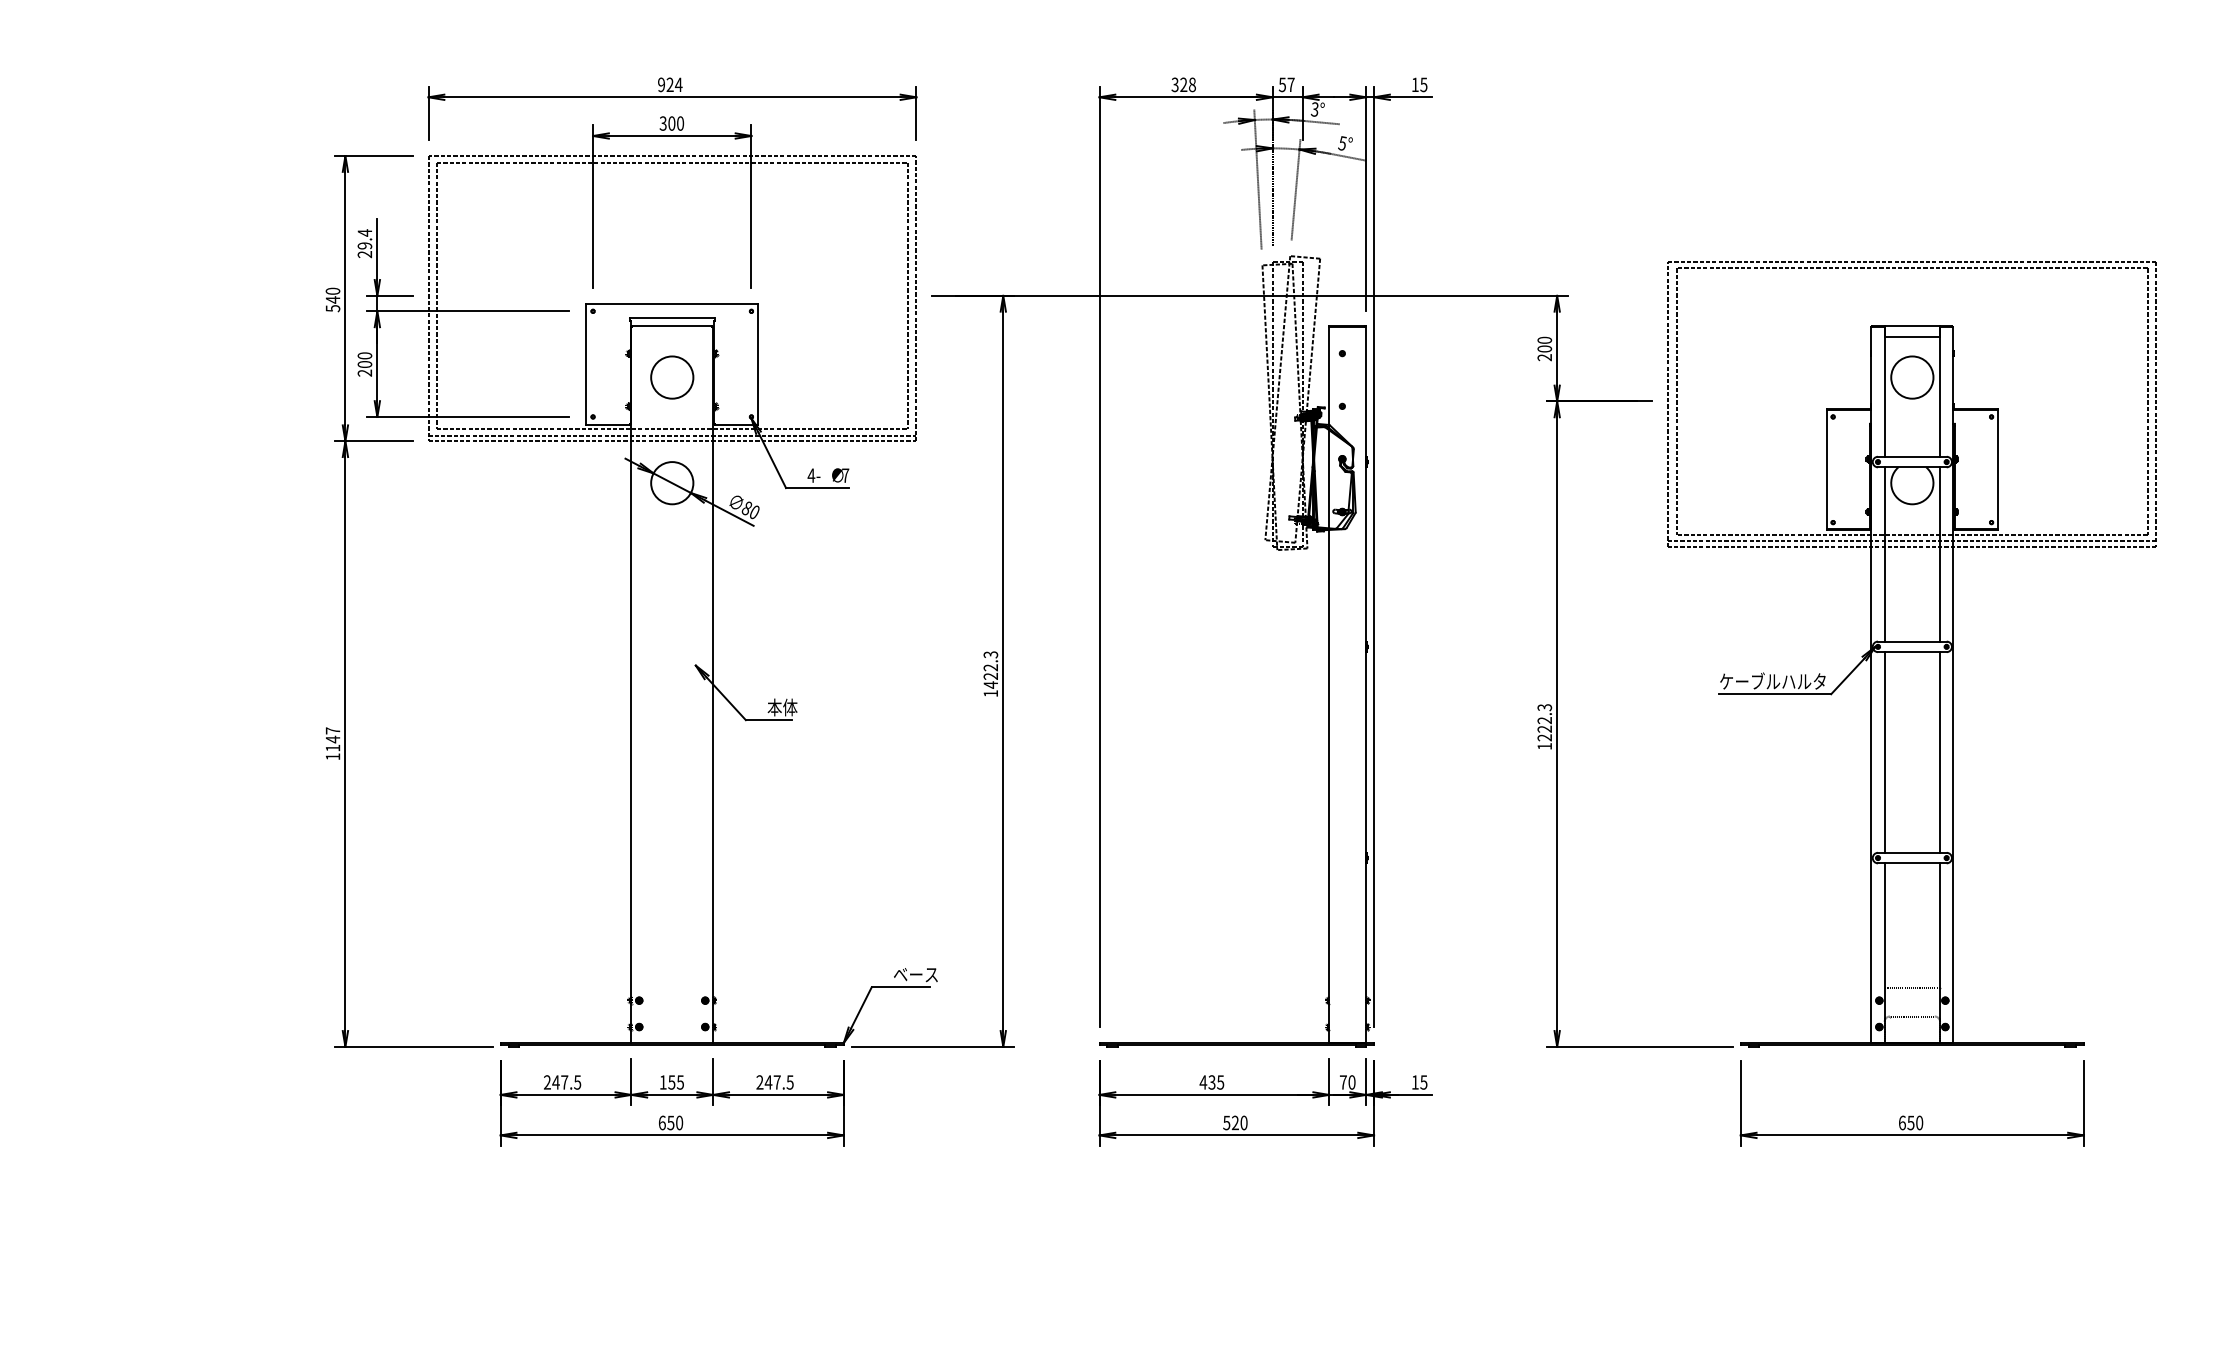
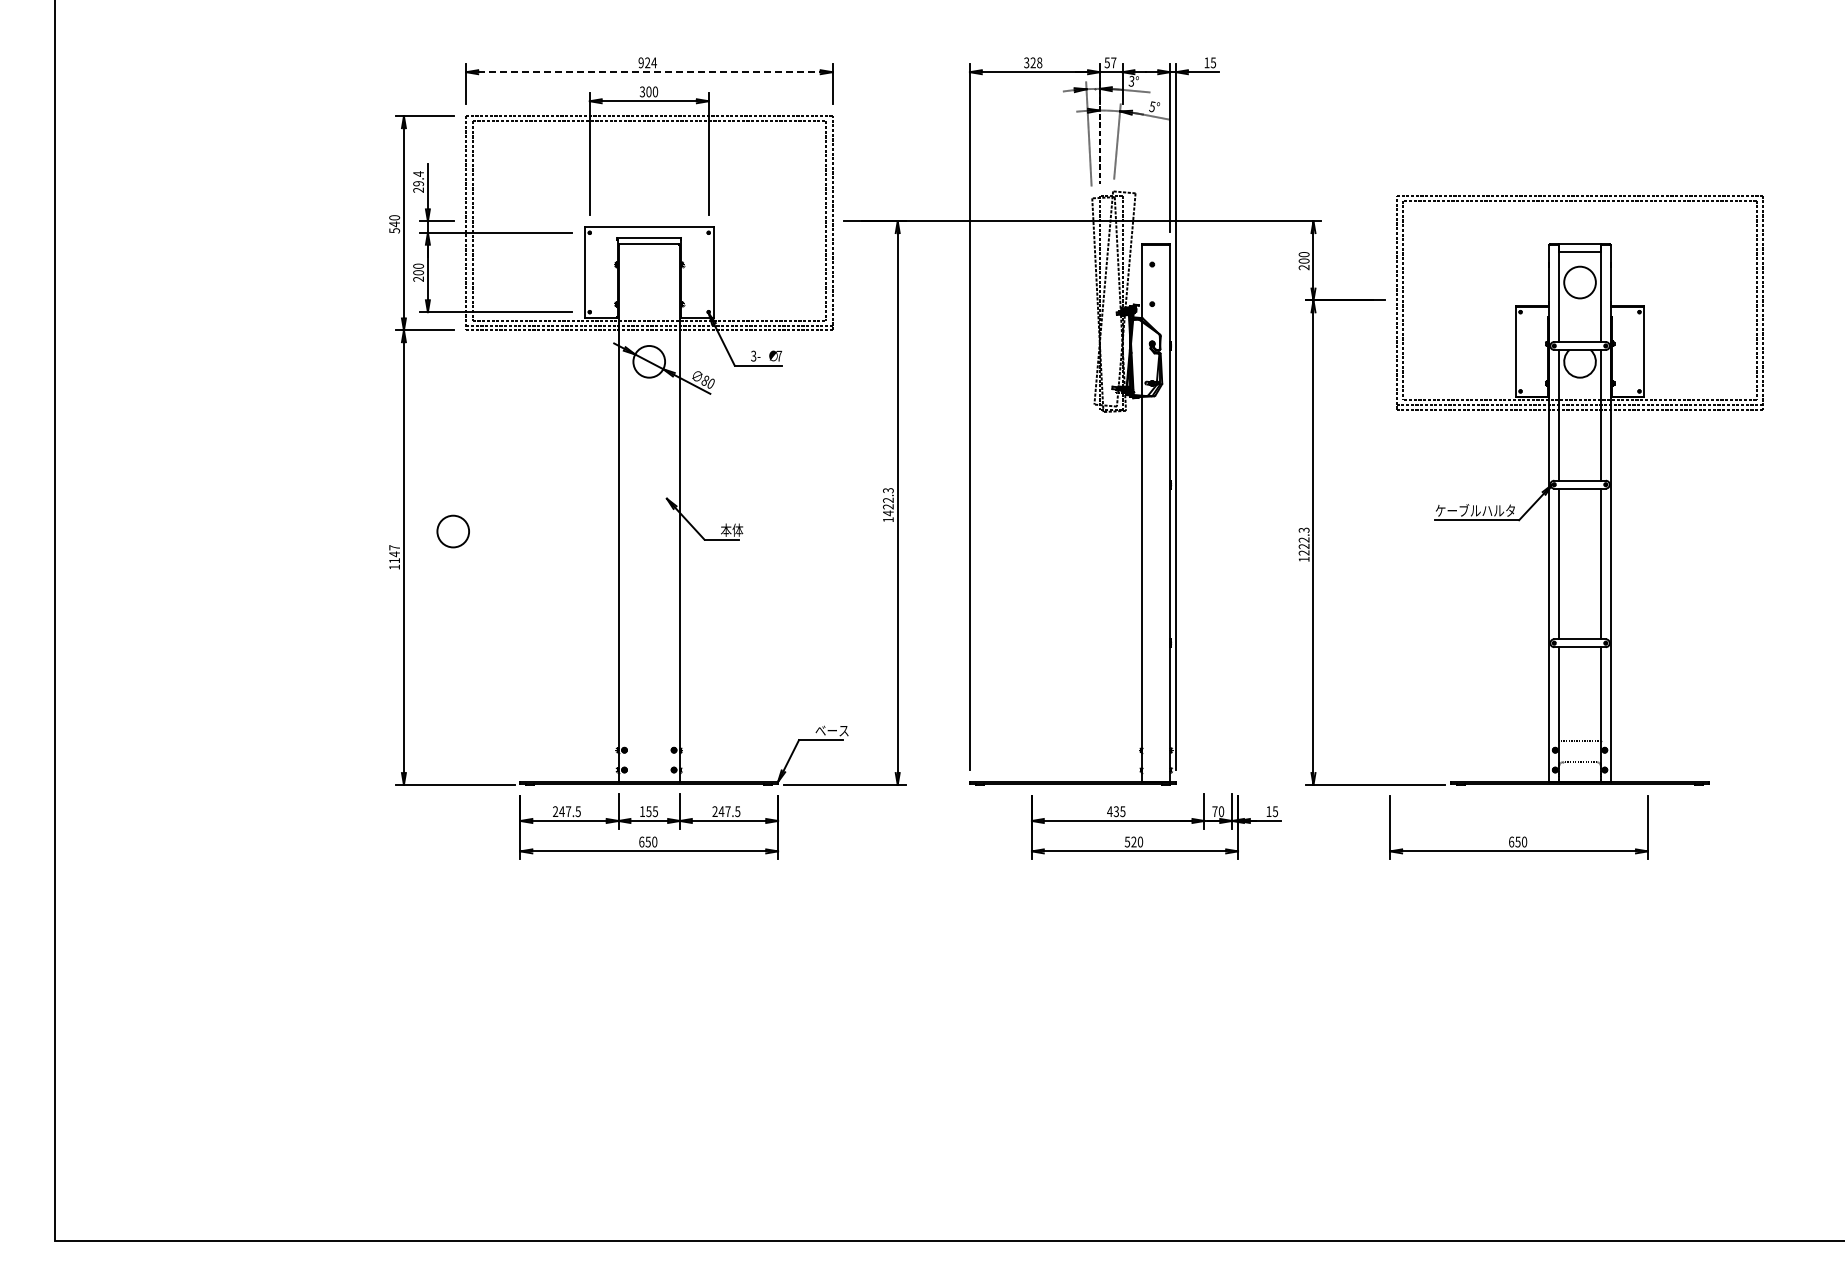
line: (672, 97) -> (649, 72), solid -> dashed
circle: (671, 377) -> (452, 531), moved
text: (811, 474) -> (753, 355), 4- -> 3-
part: (1265, 1102) -> (1156, 826), moved
part: (1911, 1115) -> (1518, 836), moved

